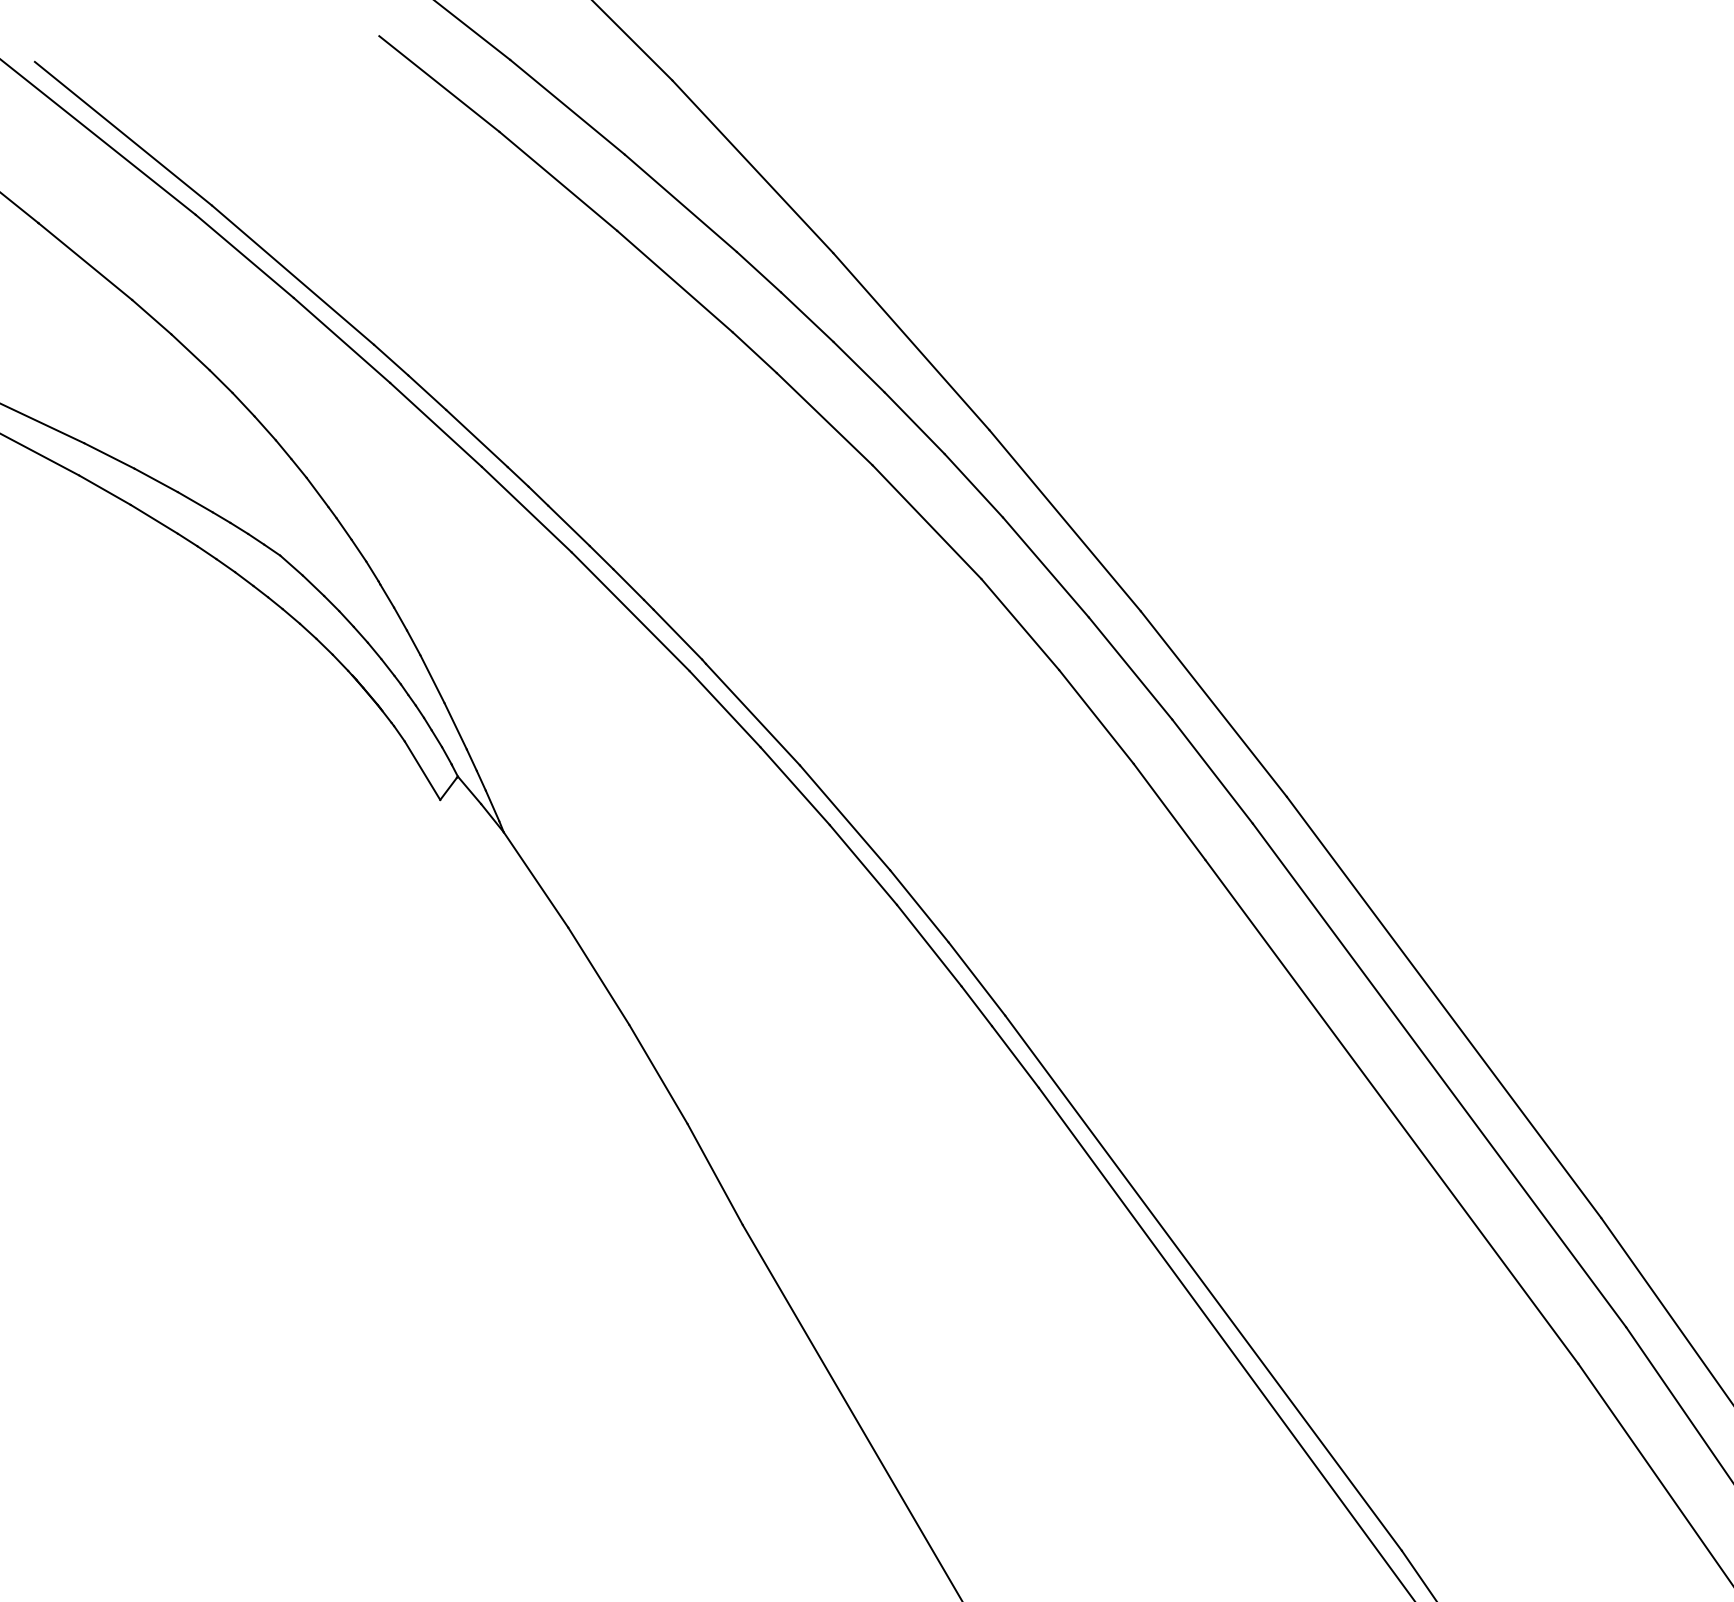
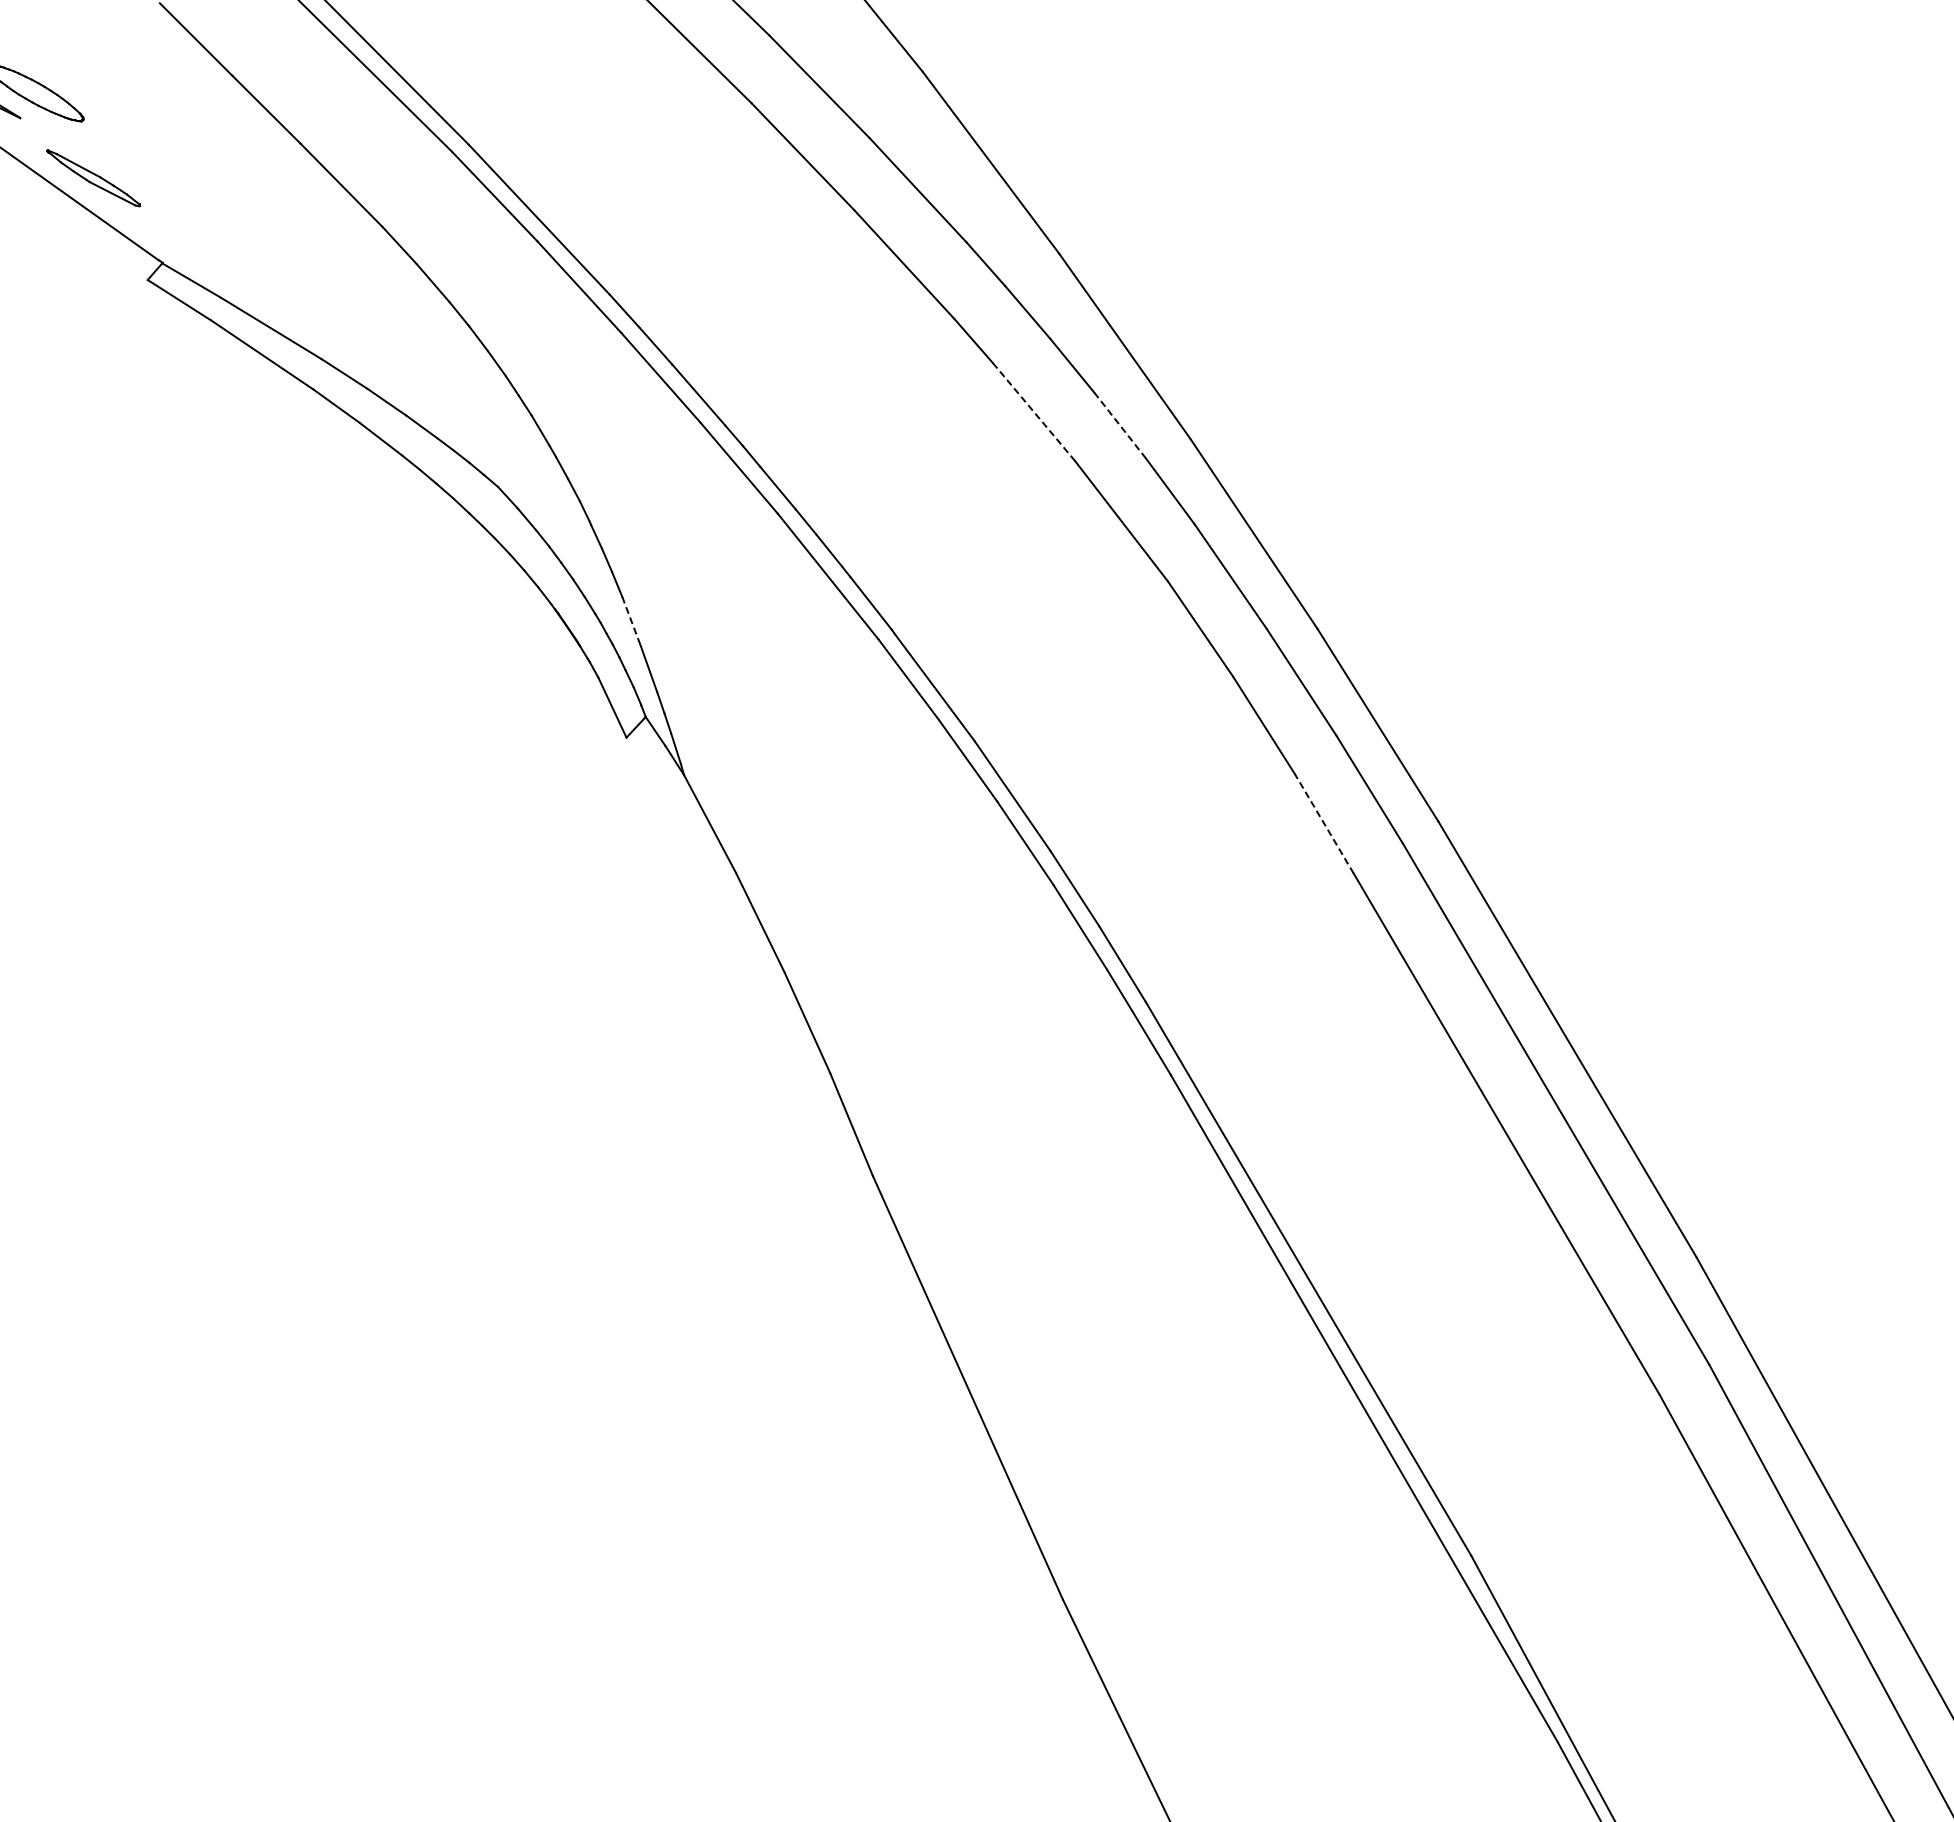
line: (824, 418) -> (1033, 411), solid -> dashed
line: (915, 423) -> (1120, 425), solid -> dashed
line: (432, 679) -> (631, 621), solid -> dashed
line: (1169, 811) -> (1324, 823), solid -> dashed

